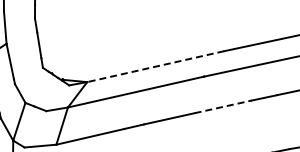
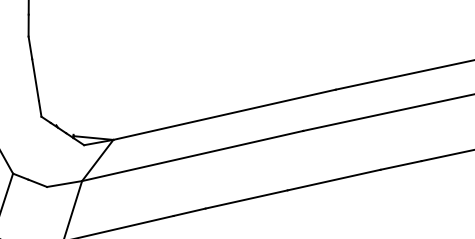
line: (155, 66) -> (224, 114), dashed -> solid
line: (223, 106) -> (334, 179), dashed -> solid

